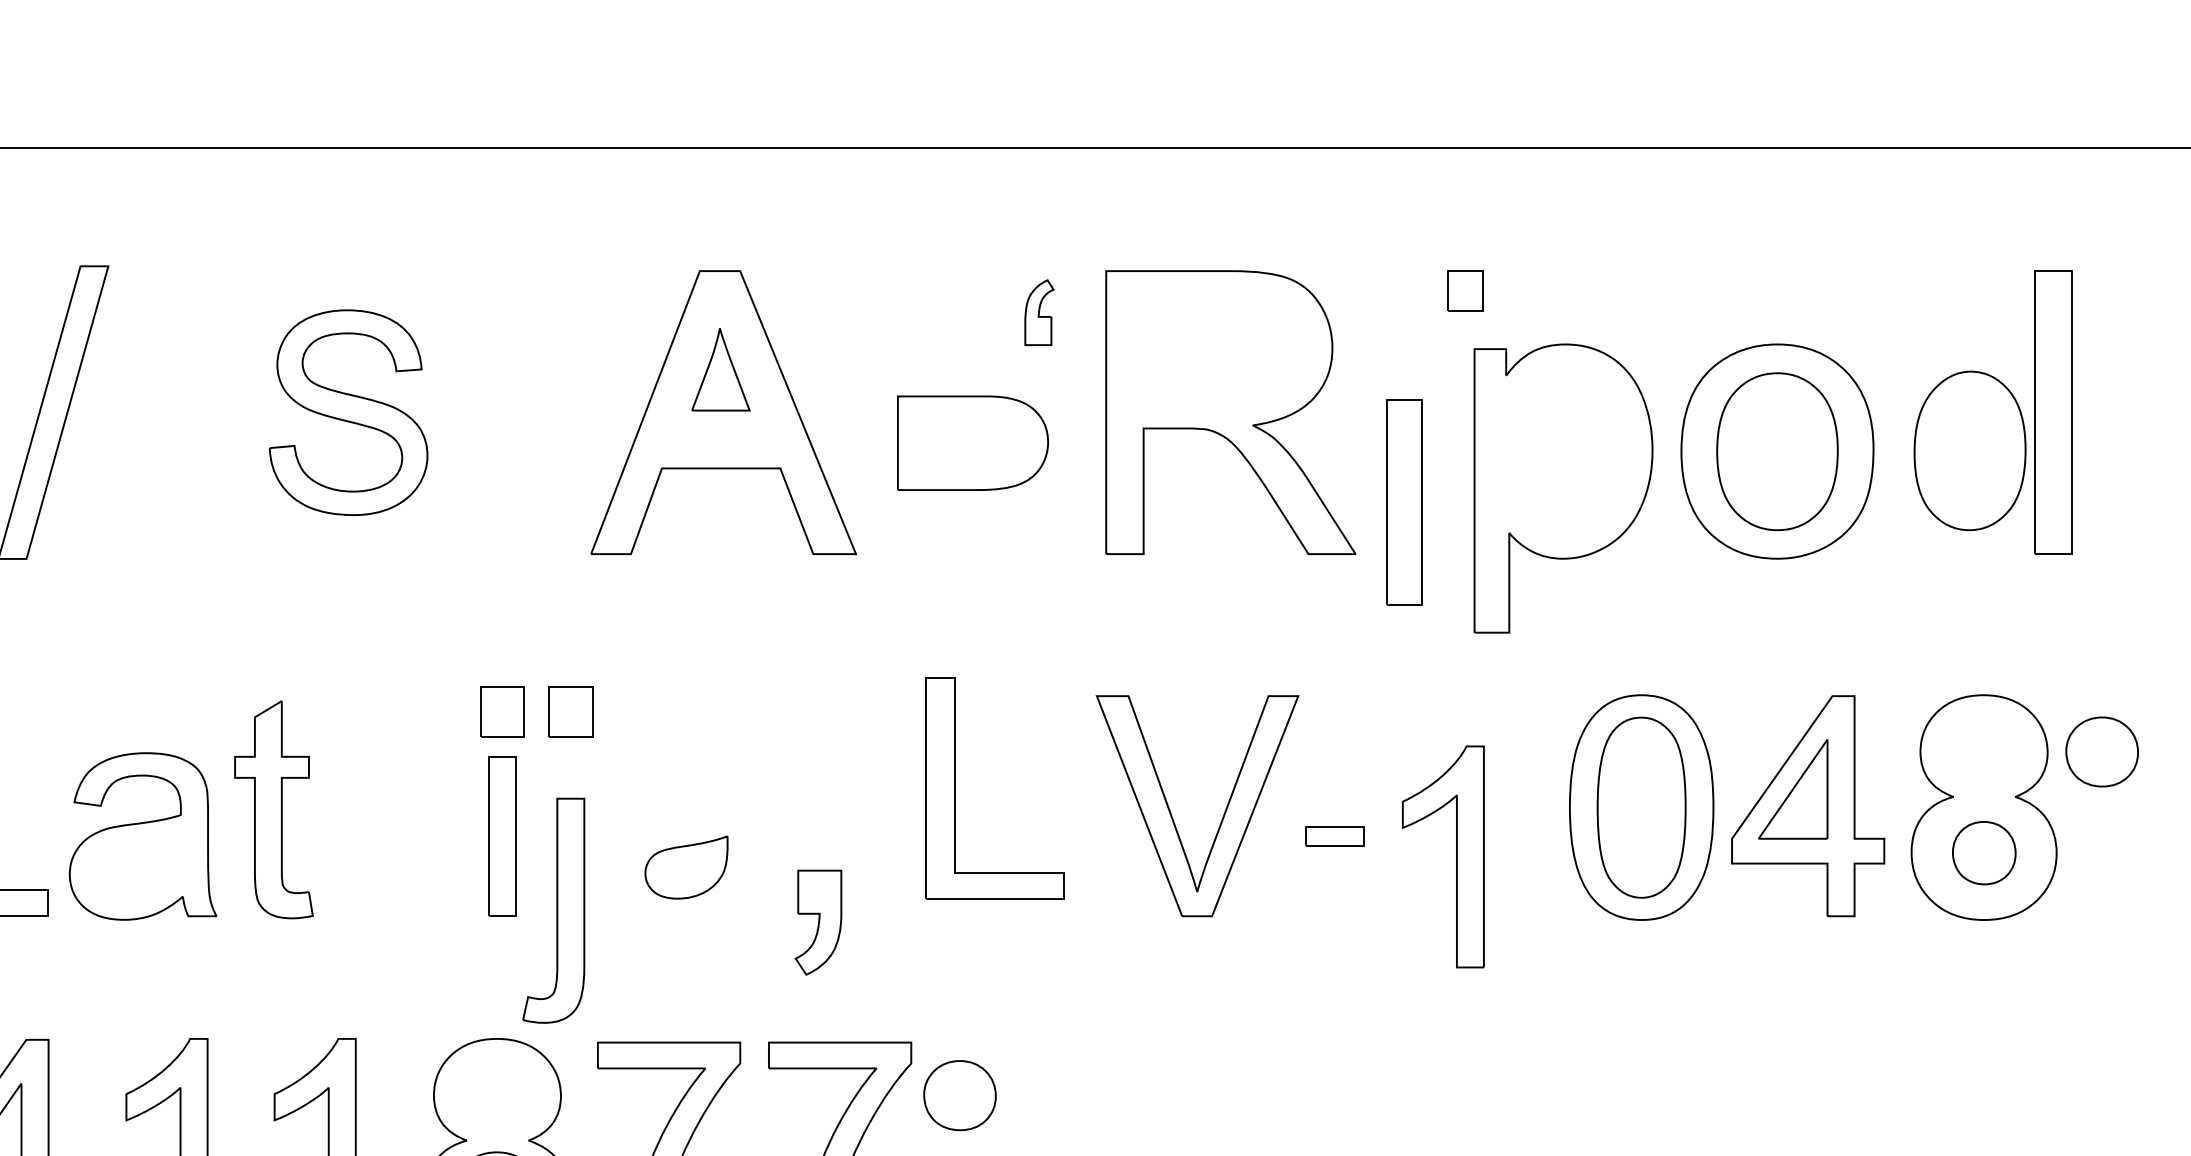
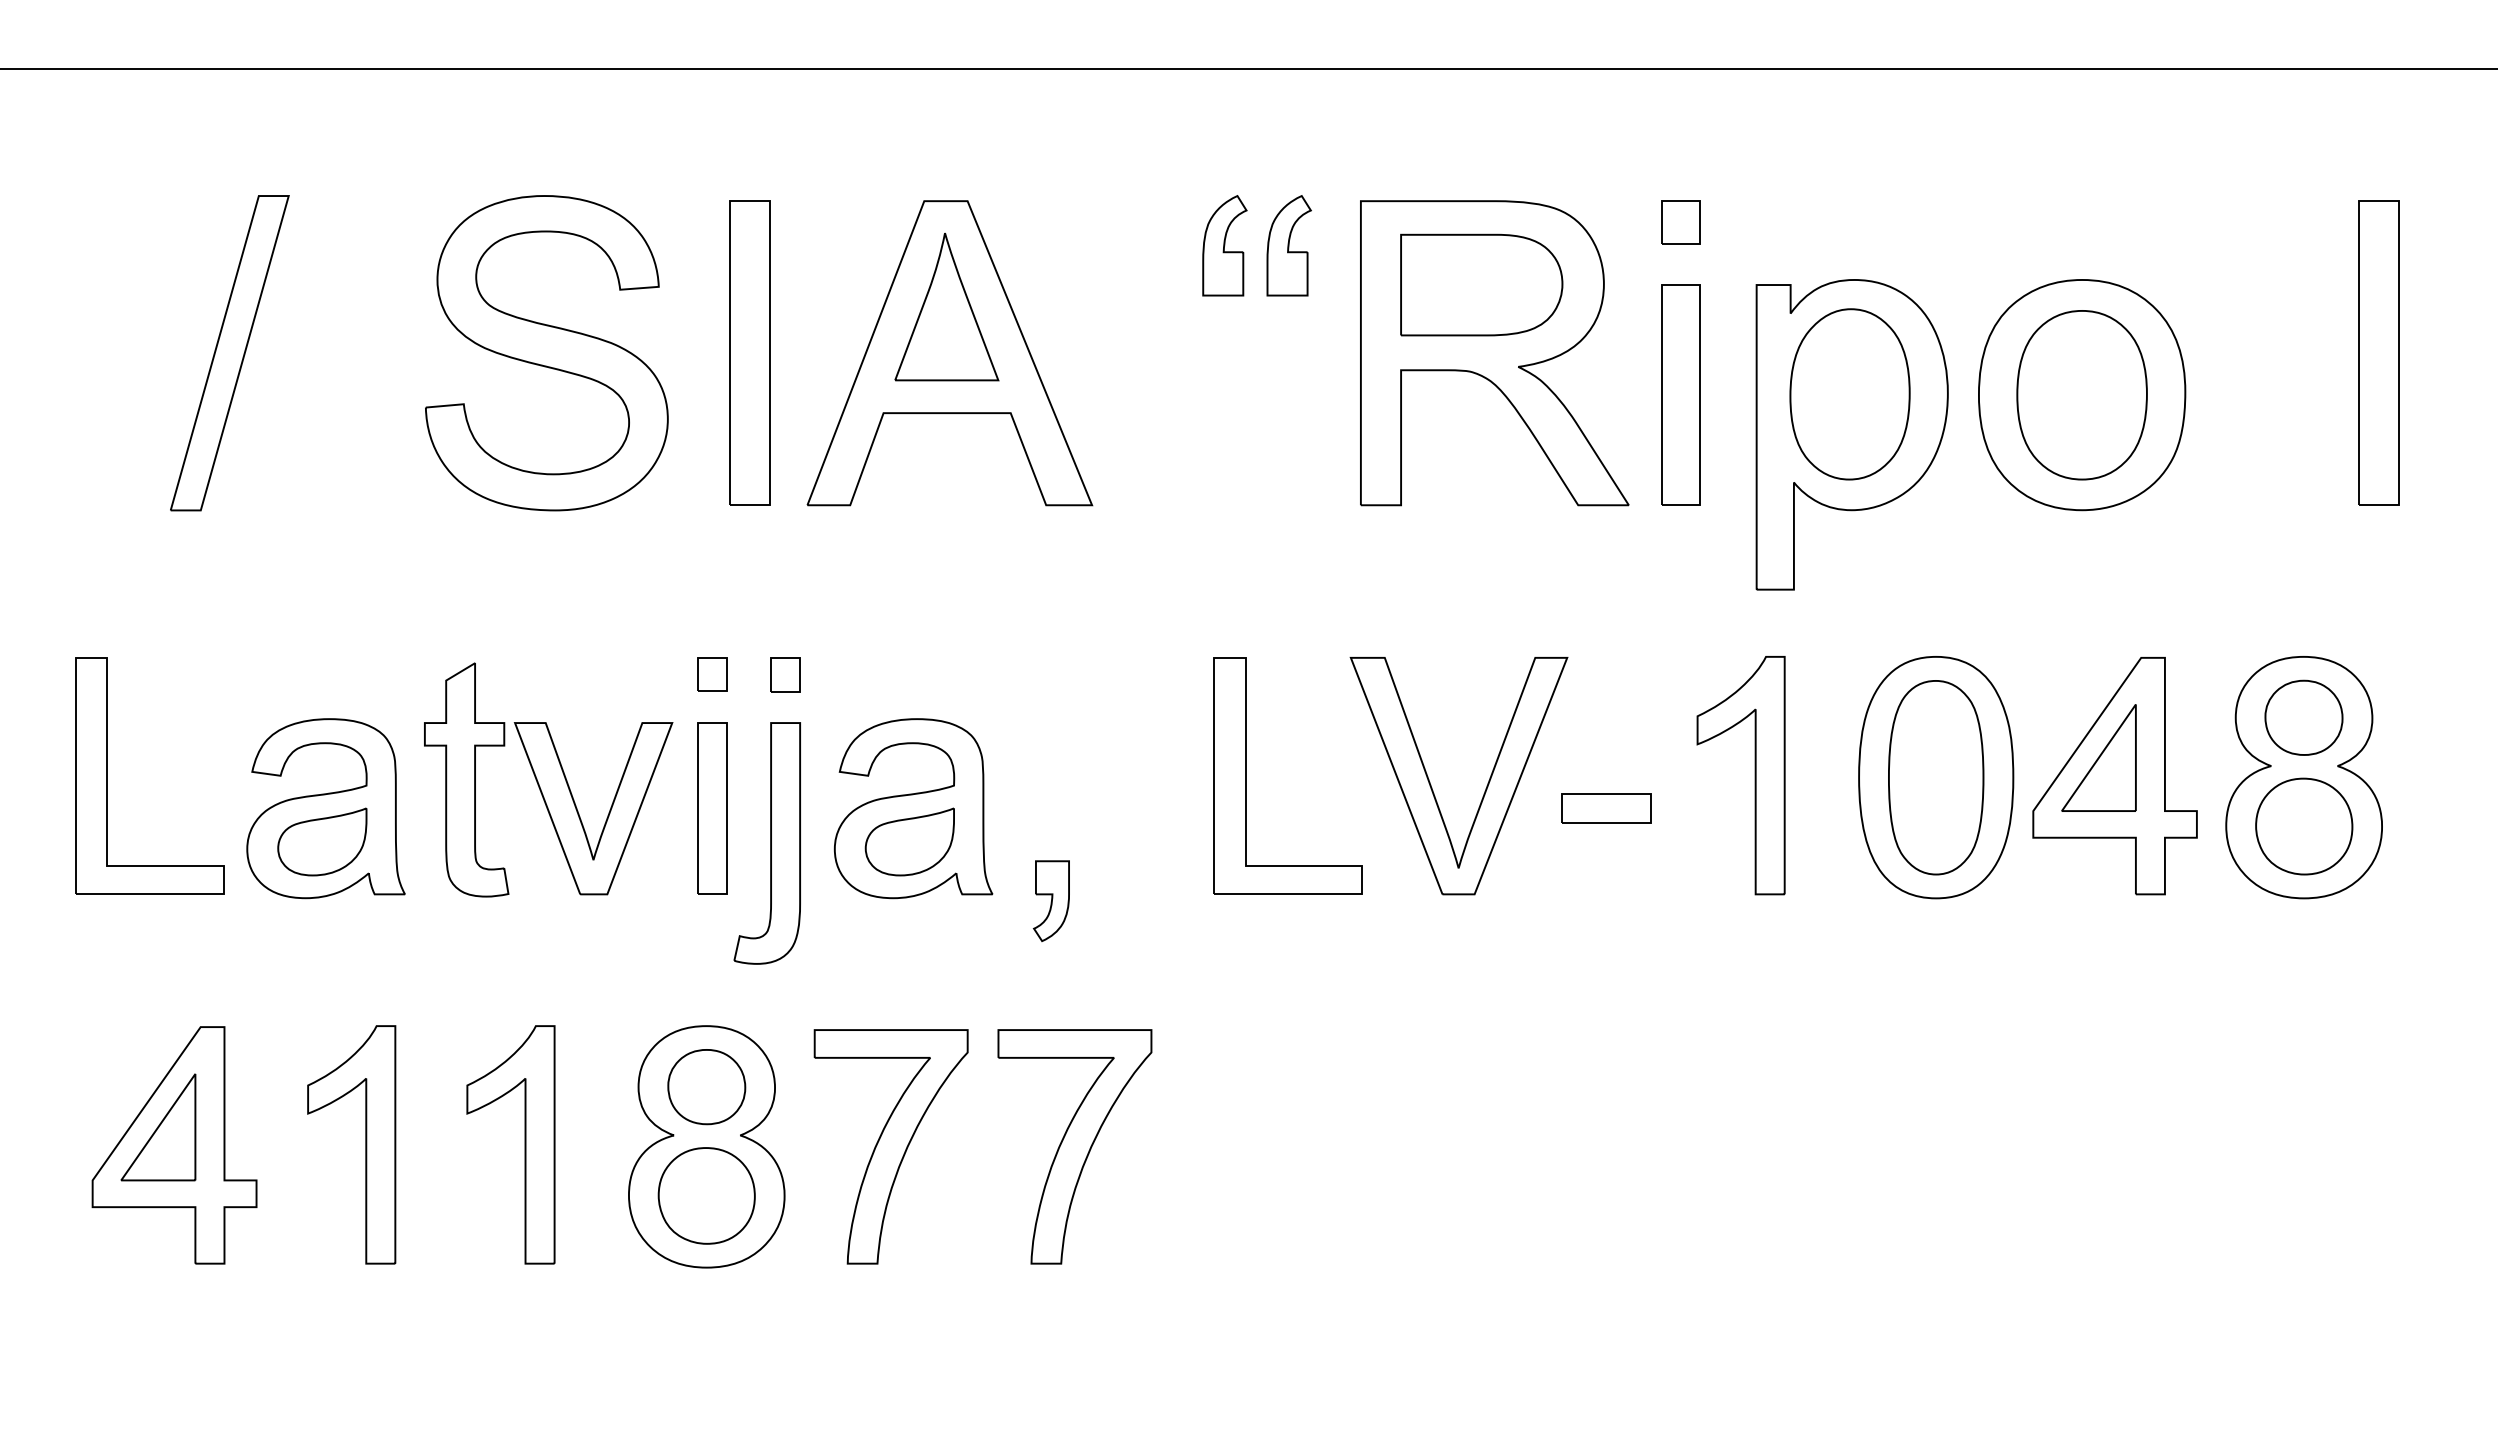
part: (1465, 290) -> (1680, 222), moved
part: (979, 312) -> (1224, 245), added
part: (1038, 312) -> (1288, 245), size x1.43
part: (720, 369) -> (946, 306), size x1.67
part: (537, 411) -> (749, 352), added
part: (348, 412) -> (546, 353), size x1.43
part: (972, 442) -> (1481, 284), moved
part: (1969, 451) -> (1849, 394), moved
part: (1403, 502) -> (1680, 394), moved
part: (502, 711) -> (712, 674), size x0.62
part: (570, 711) -> (785, 674), size x0.62
part: (2101, 751) -> (2303, 717), moved
part: (956, 787) -> (1246, 775), moved
part: (689, 836) -> (913, 808), added
part: (1334, 836) -> (1606, 808), size x1.43
part: (378, 841) -> (579, 813), added
part: (1984, 853) -> (2304, 826), size x1.43
part: (1455, 856) -> (1754, 775), moved
part: (139, 867) -> (322, 841), added
part: (553, 910) -> (766, 843), moved
part: (817, 921) -> (1050, 900), size x0.71
part: (959, 1096) -> (706, 1087), moved

